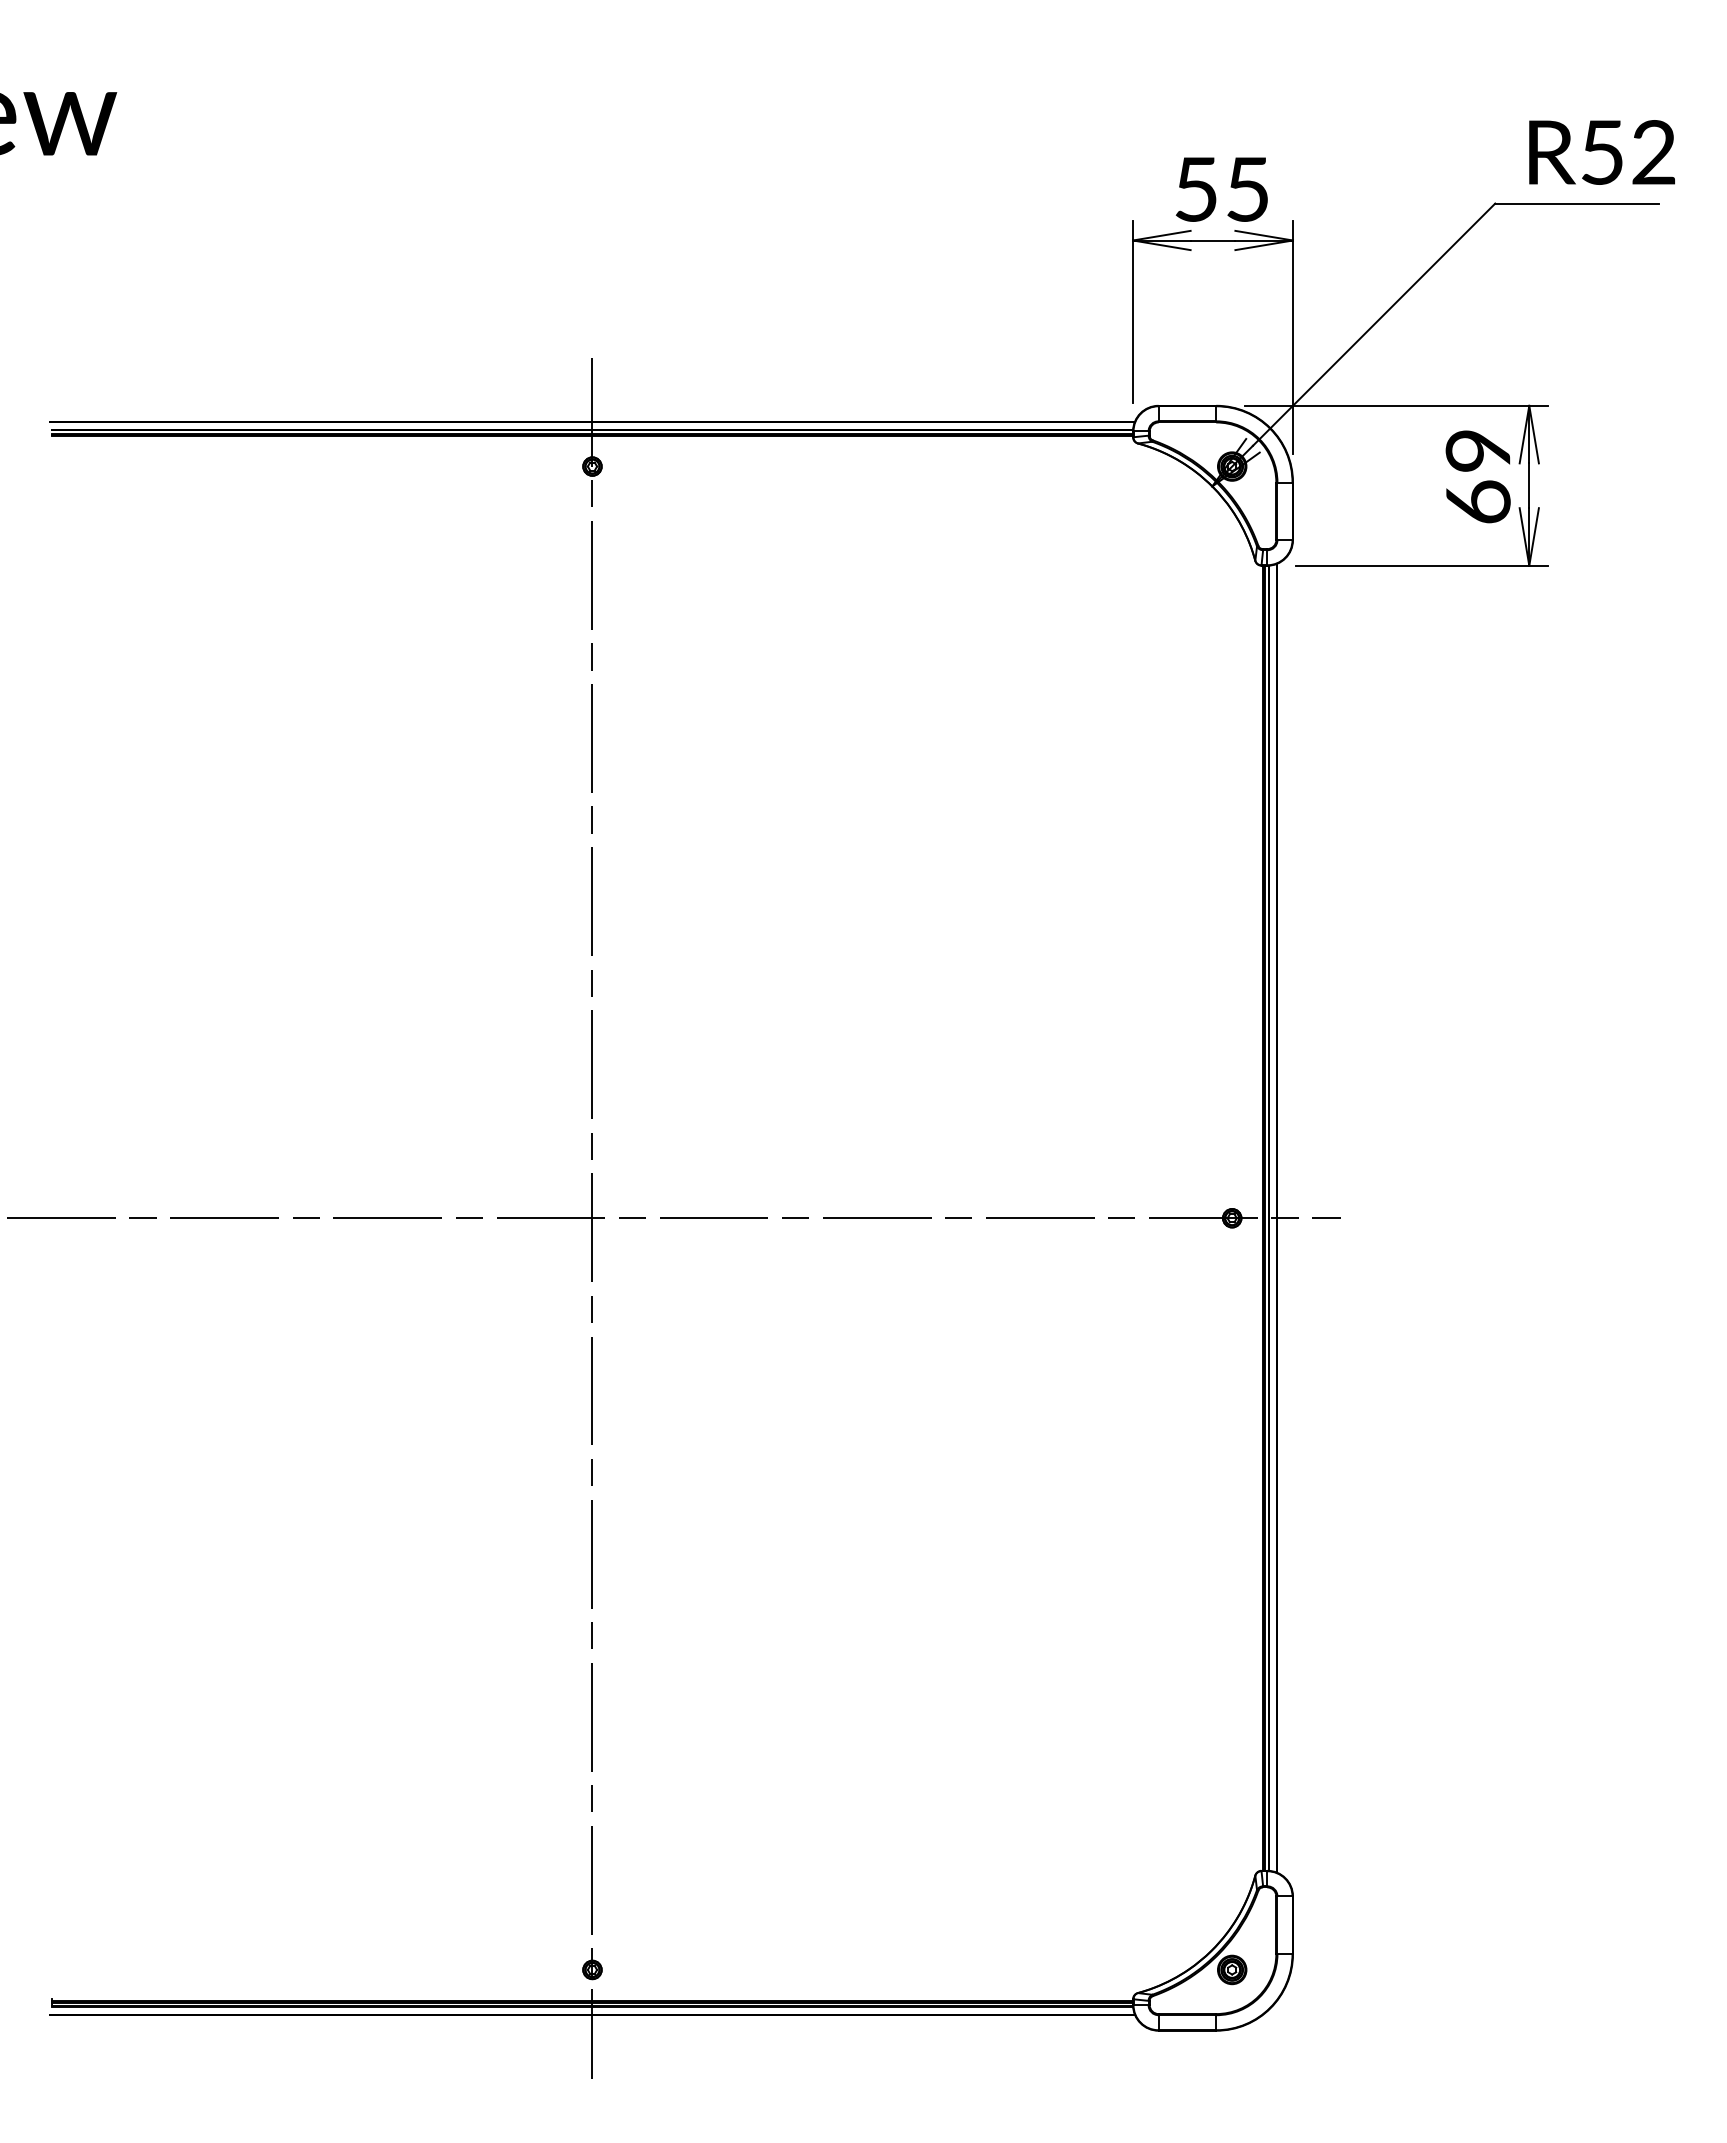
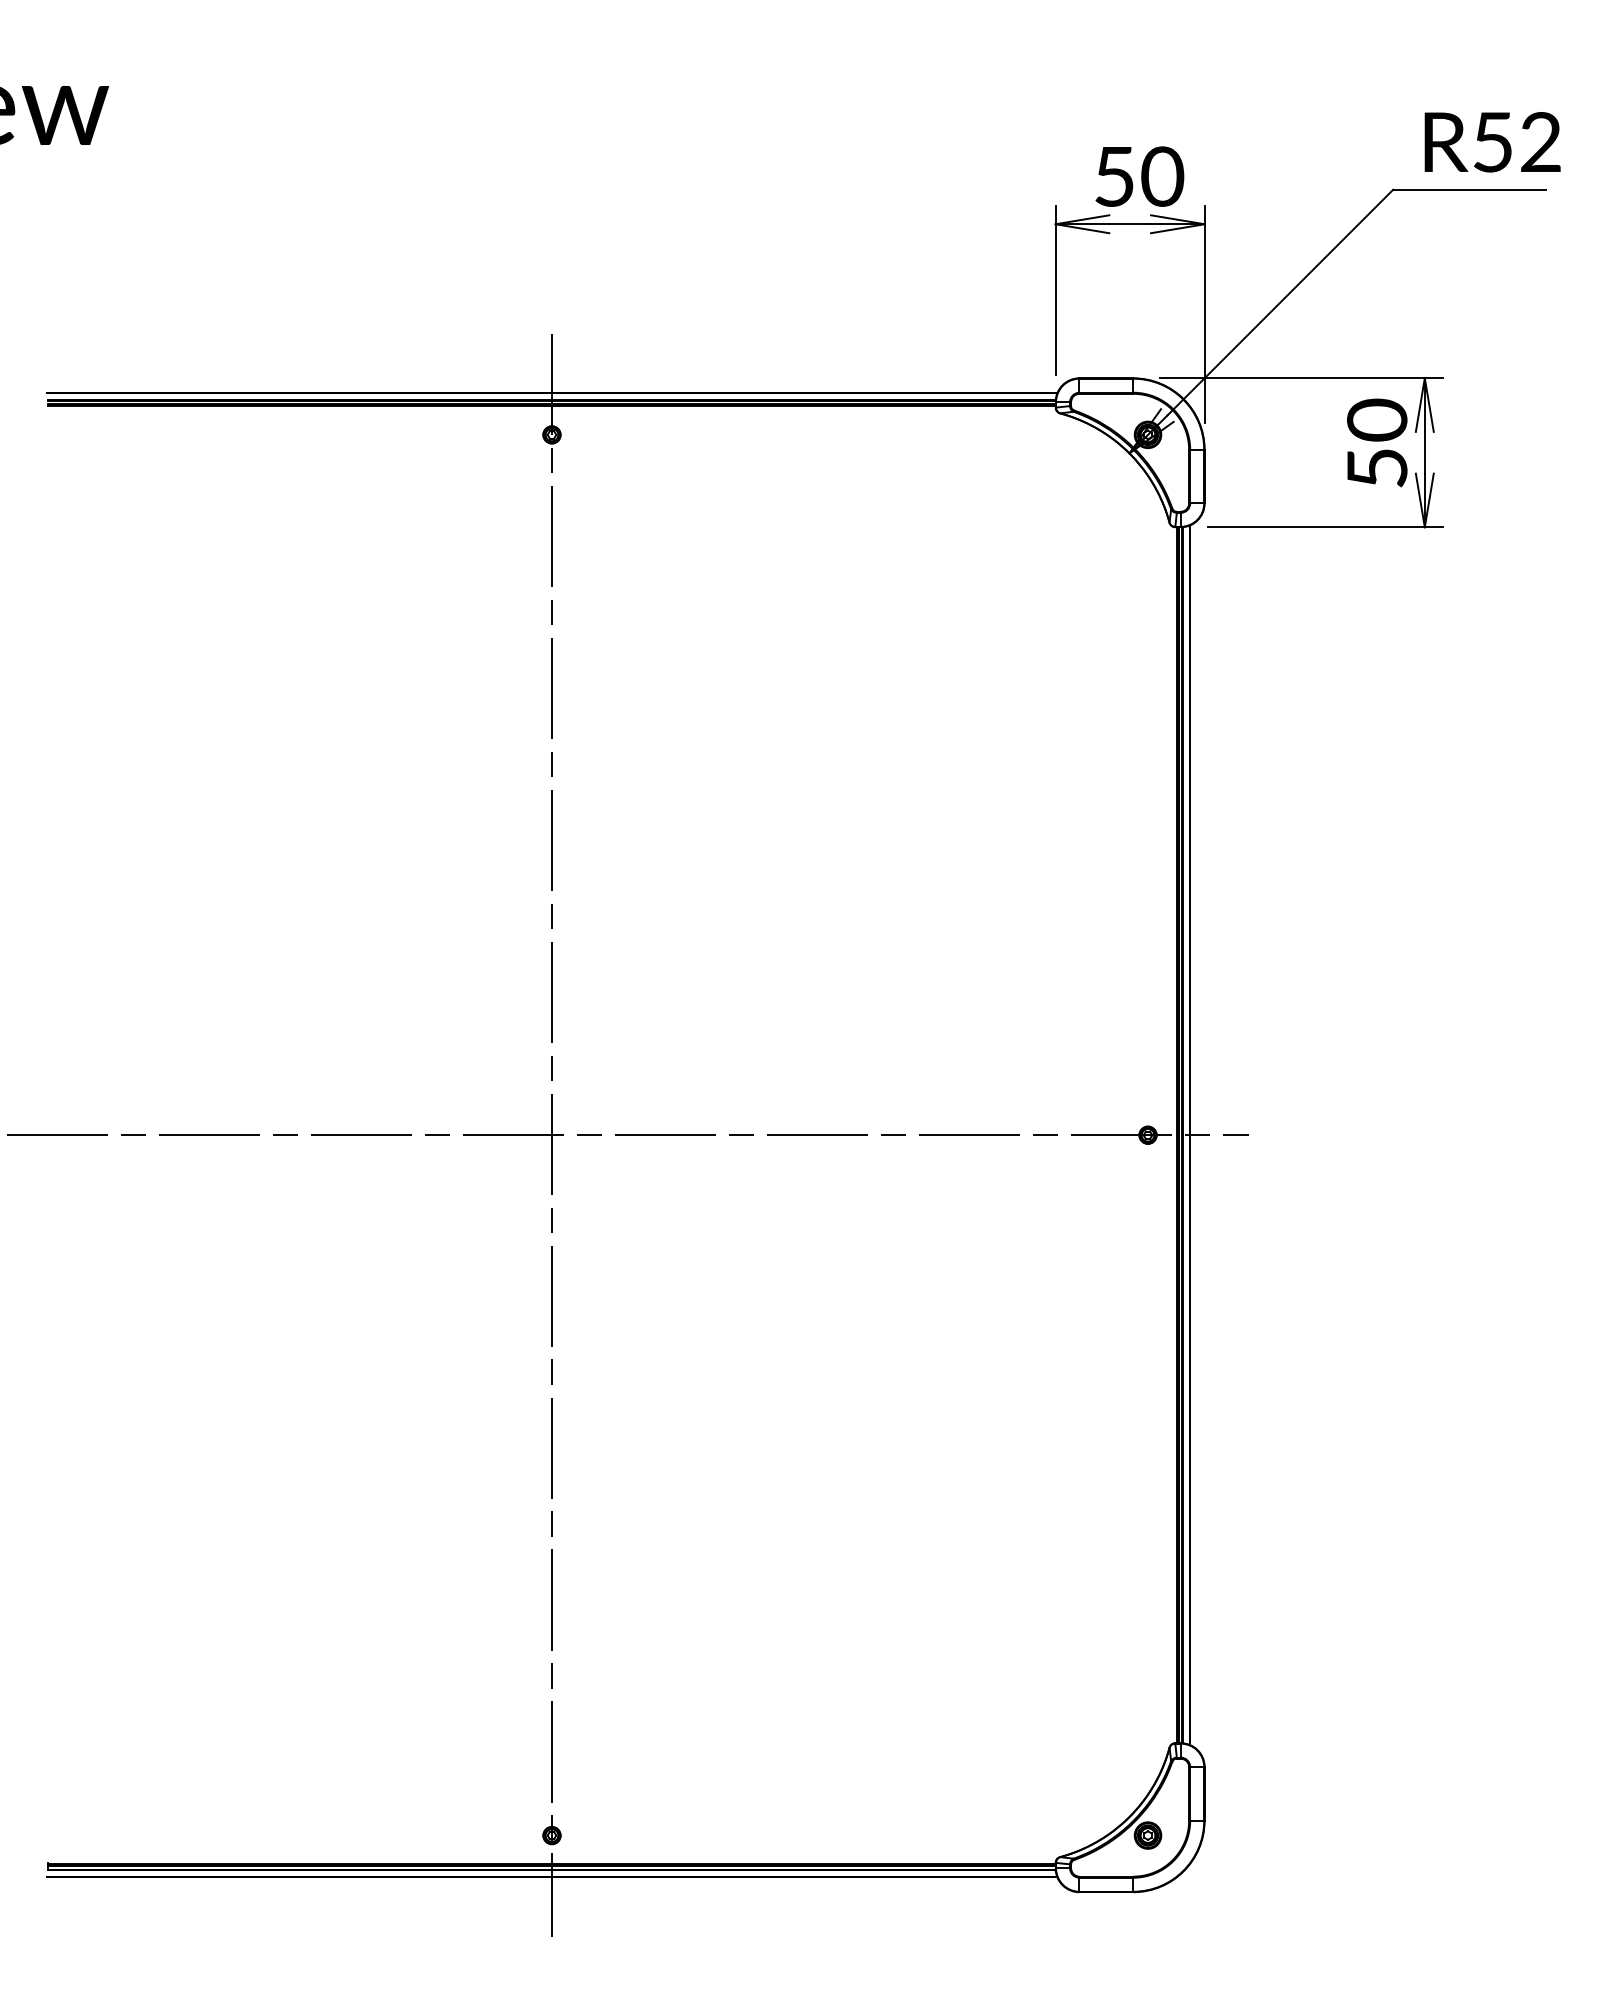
text: (1248, 189) -> (1163, 176), 55 -> 50
text: (1478, 475) -> (1377, 443), 69 -> 50

